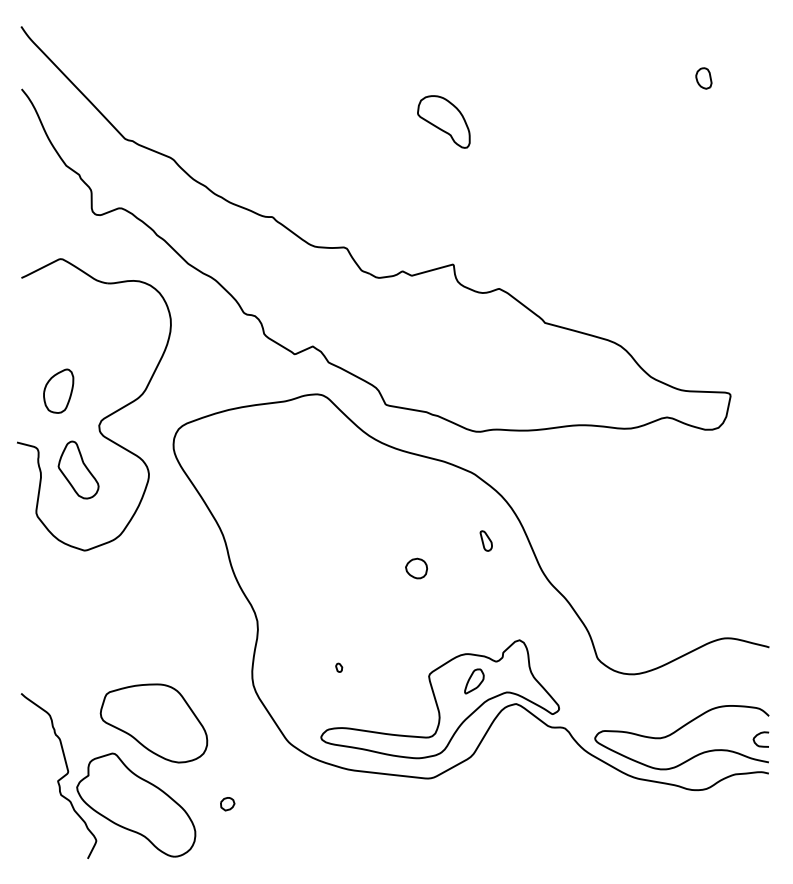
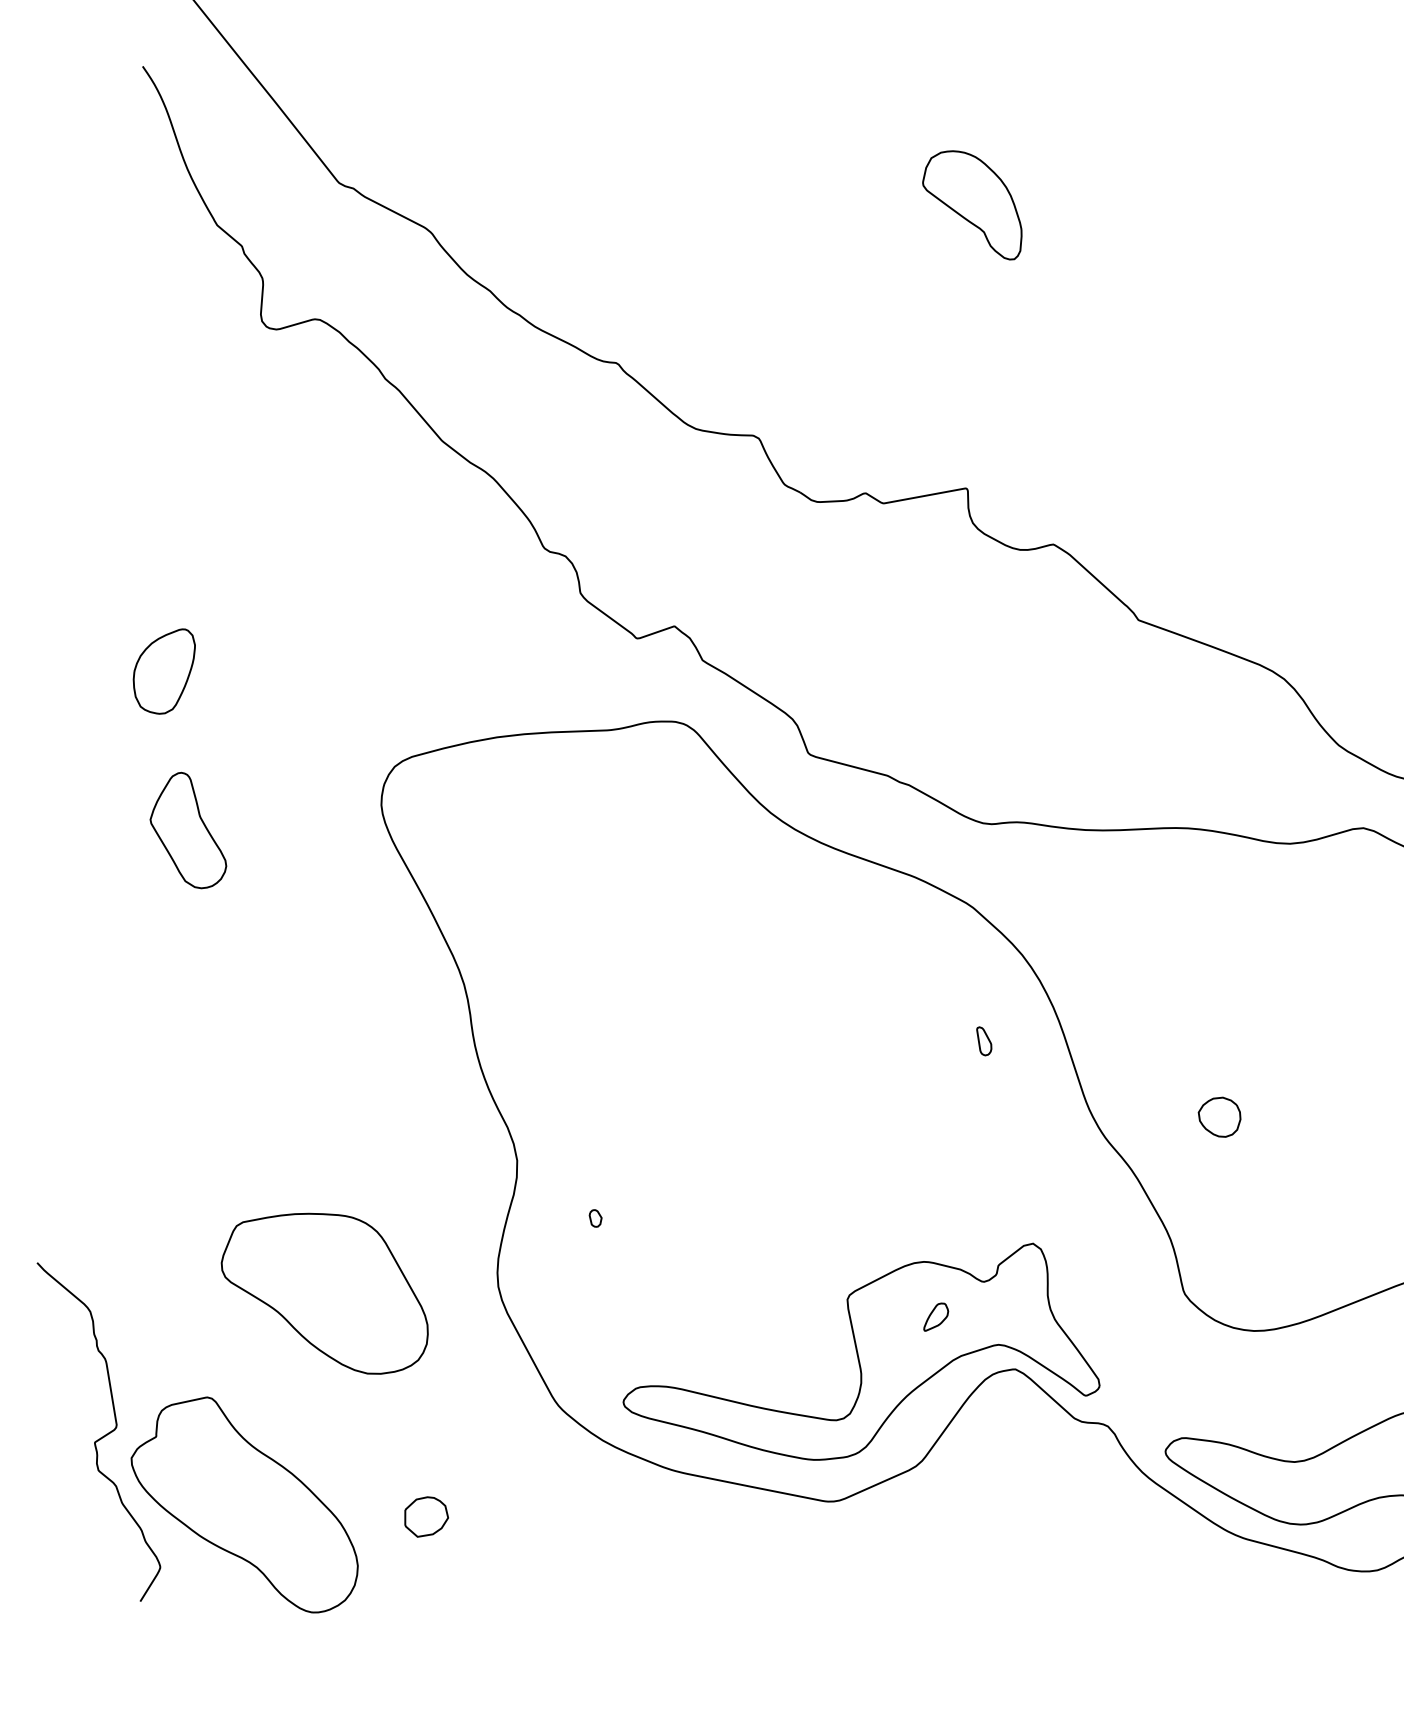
part: (103, 417) -> (247, 730), removed
part: (485, 540) -> (982, 1040), size x0.7
part: (416, 568) -> (1219, 1116), moved
part: (339, 667) -> (596, 1217), moved
part: (474, 681) -> (936, 1317), size x0.6
part: (153, 723) -> (324, 1291), moved
part: (227, 804) -> (426, 1518), size x1.6

